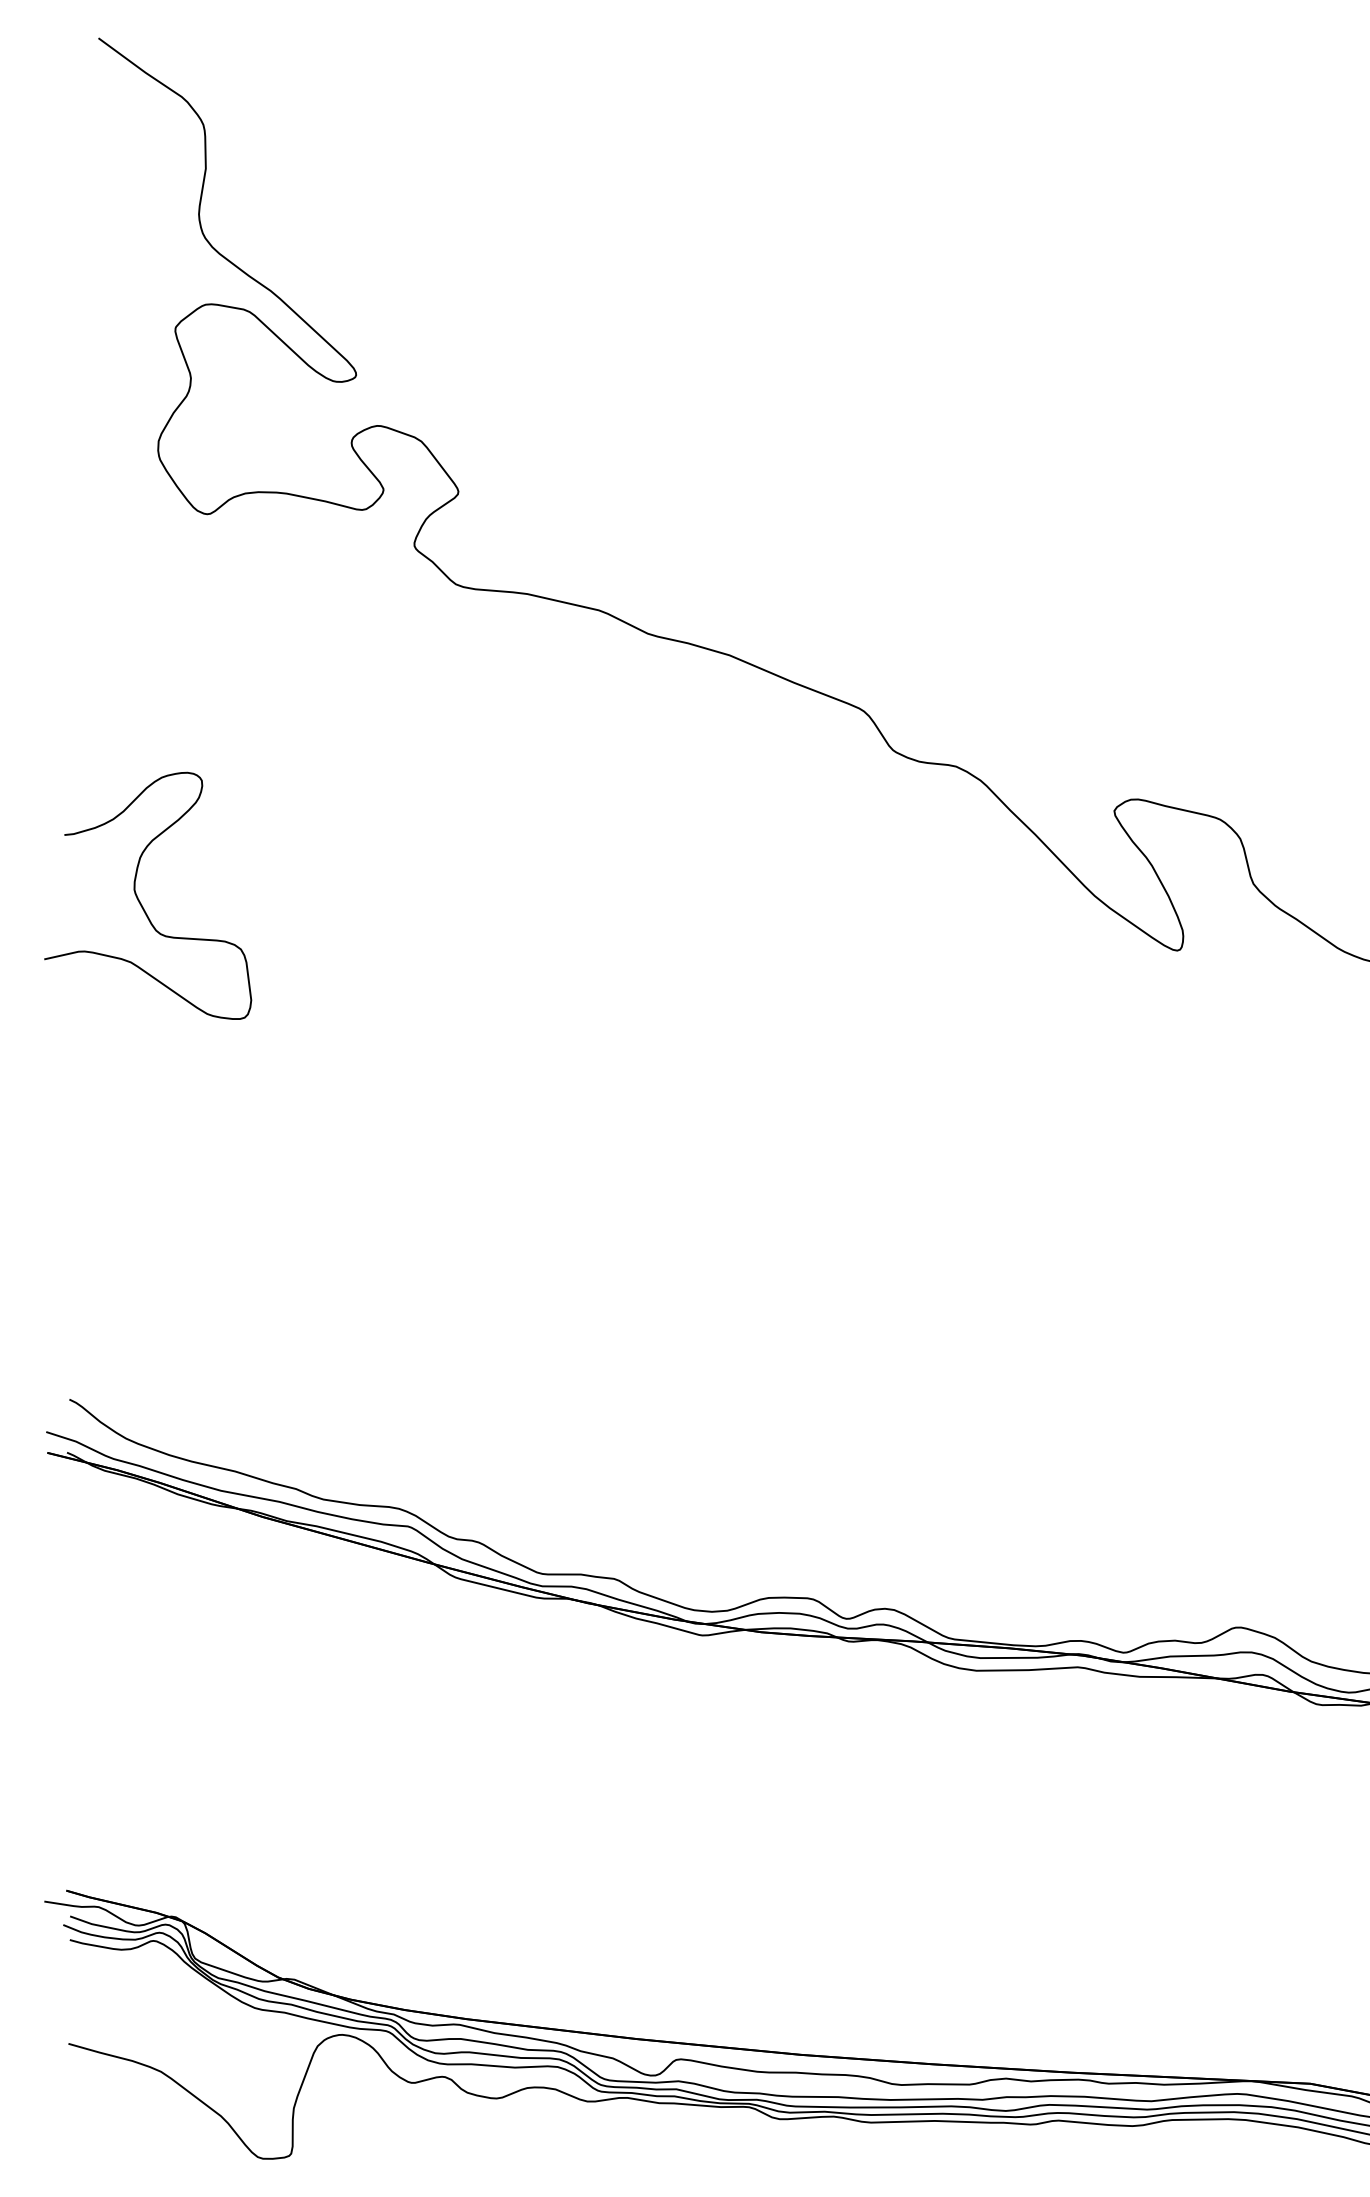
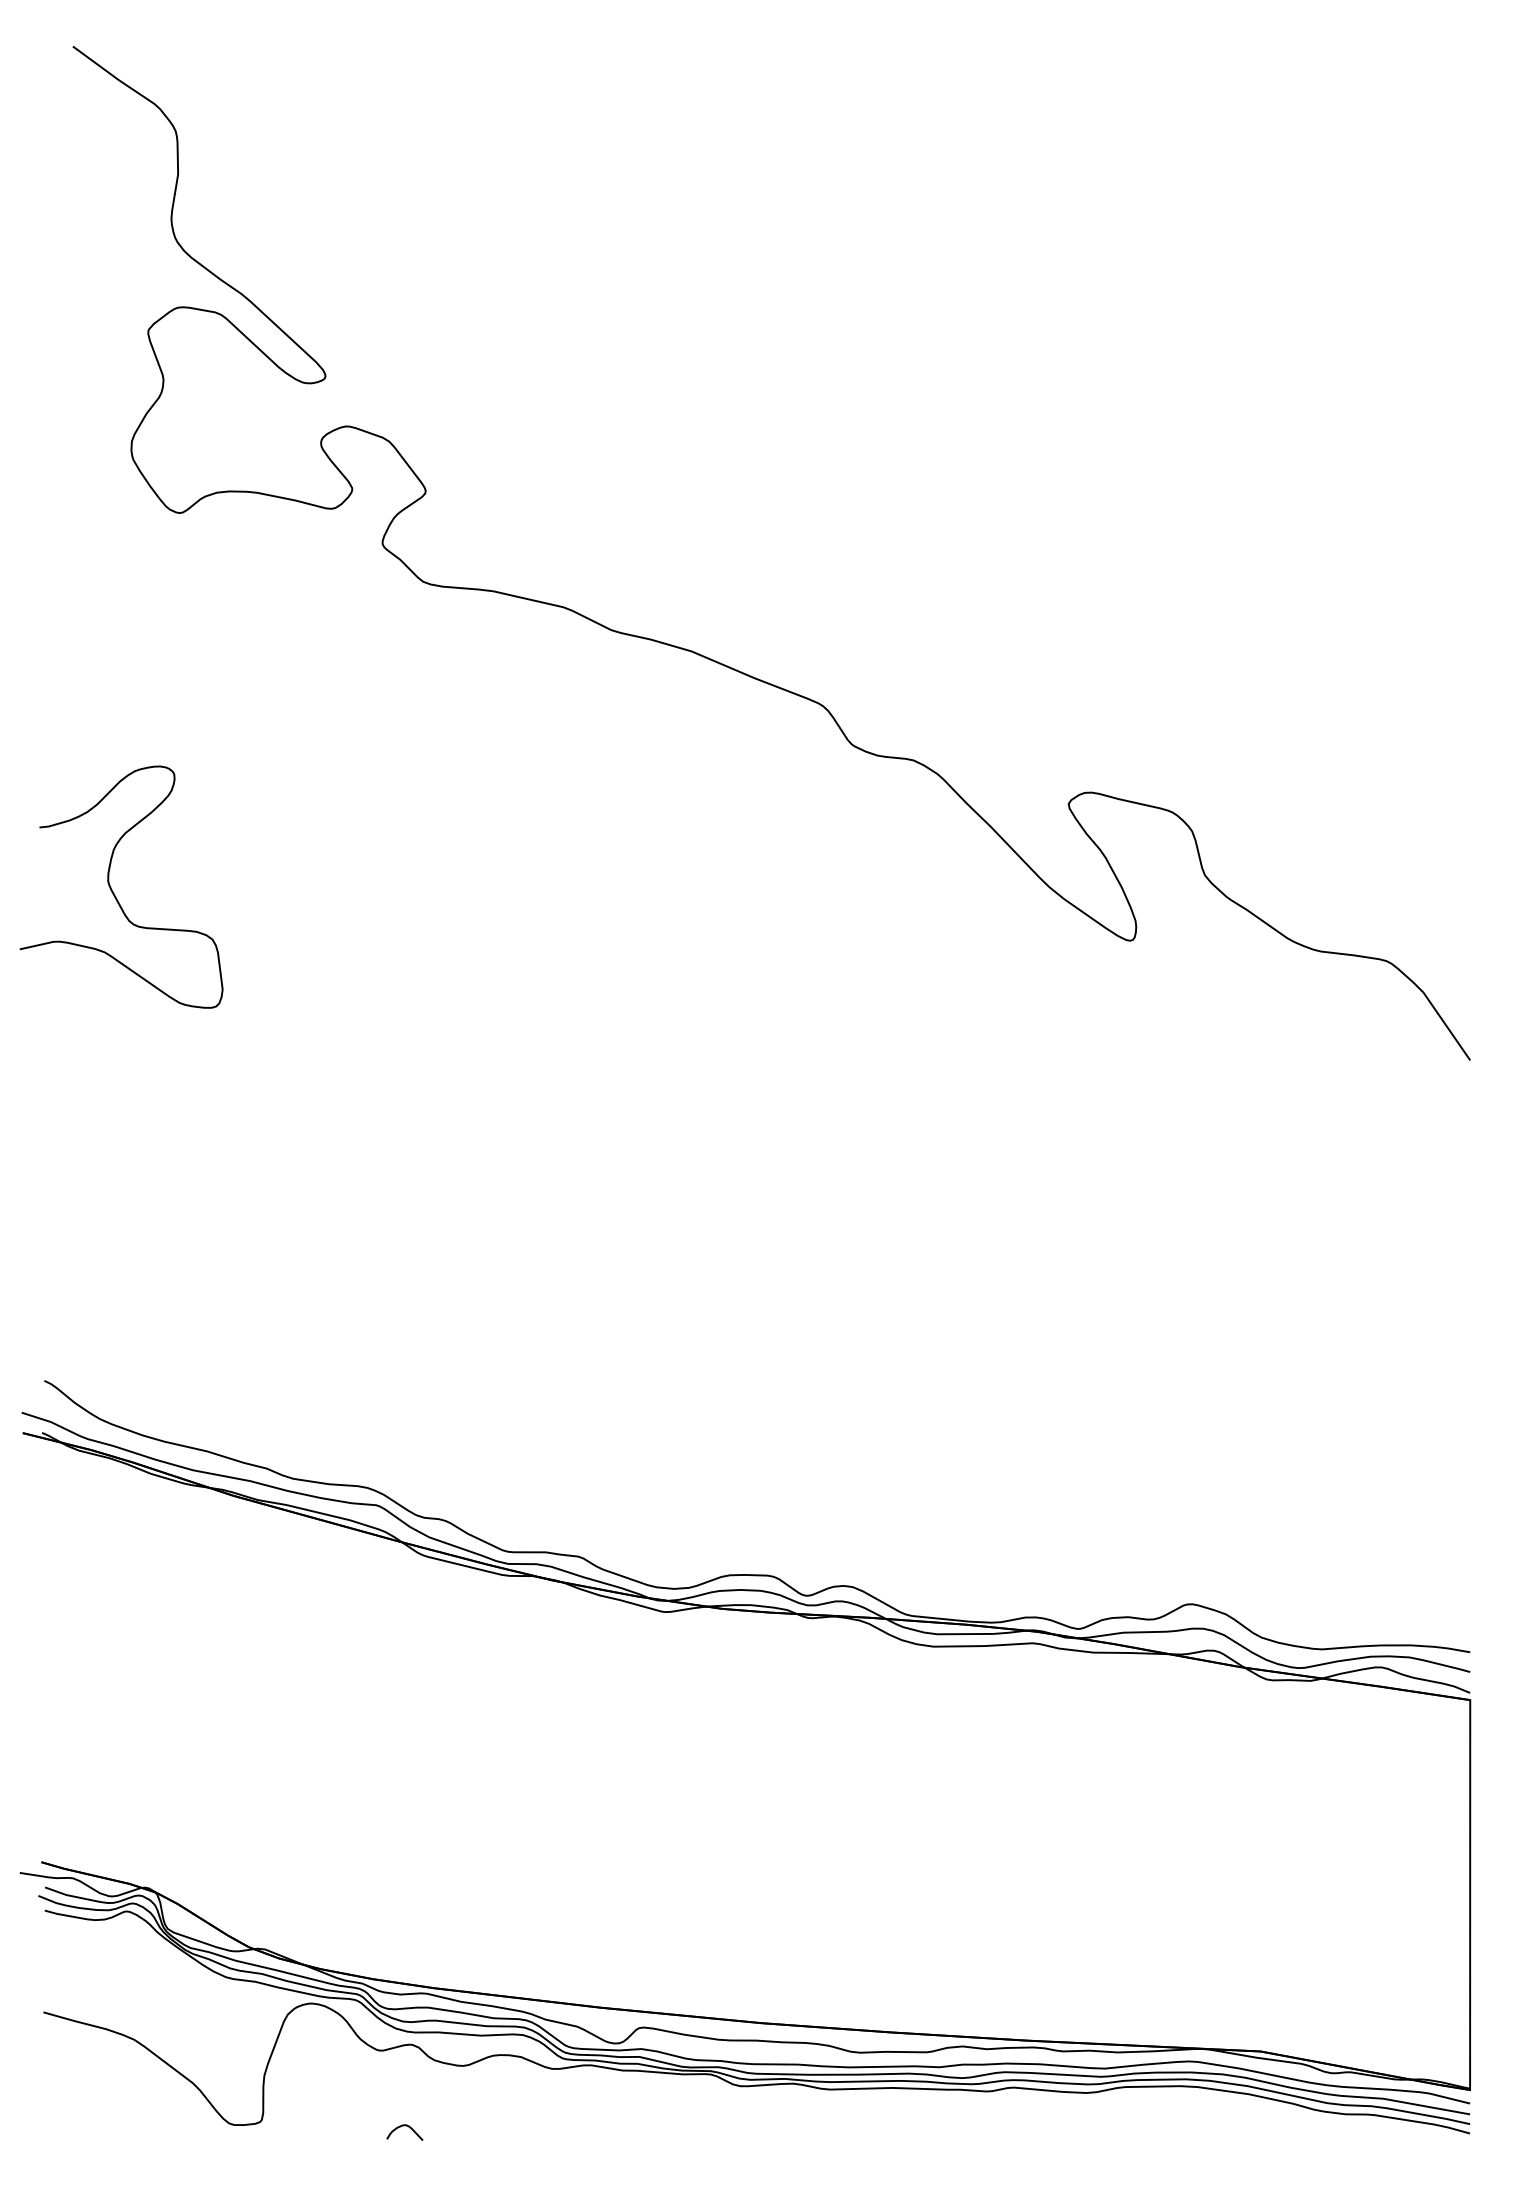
curve: (436, 2160) -> (404, 2126), added

